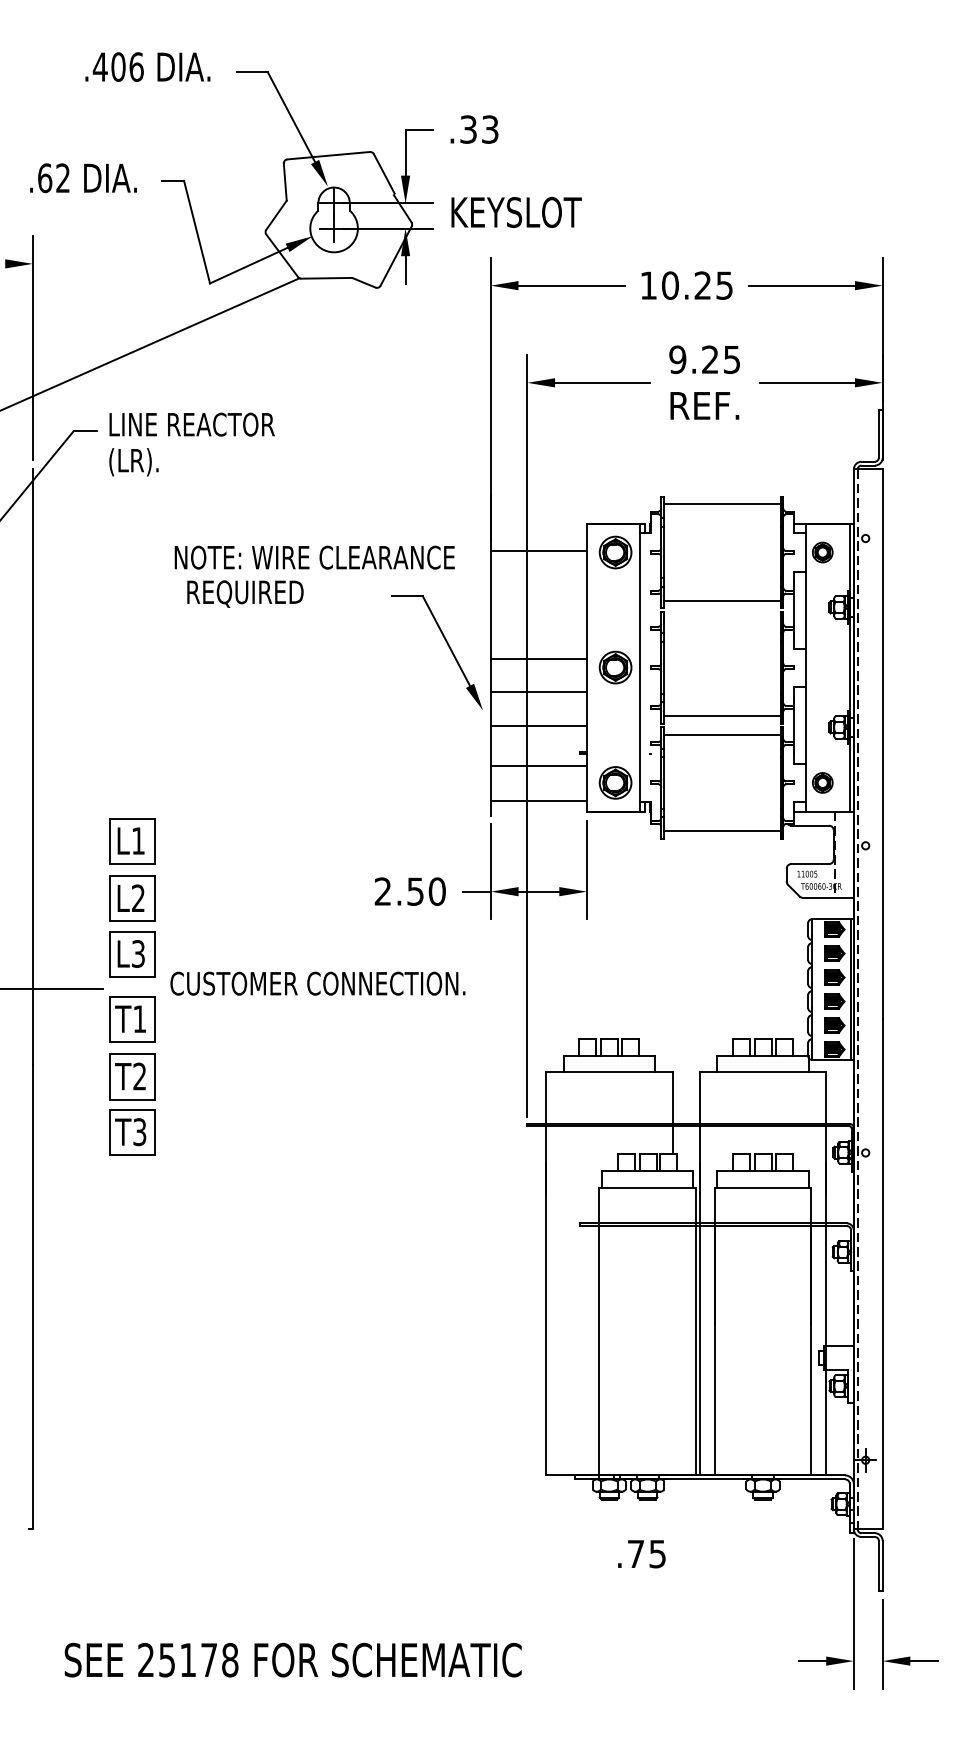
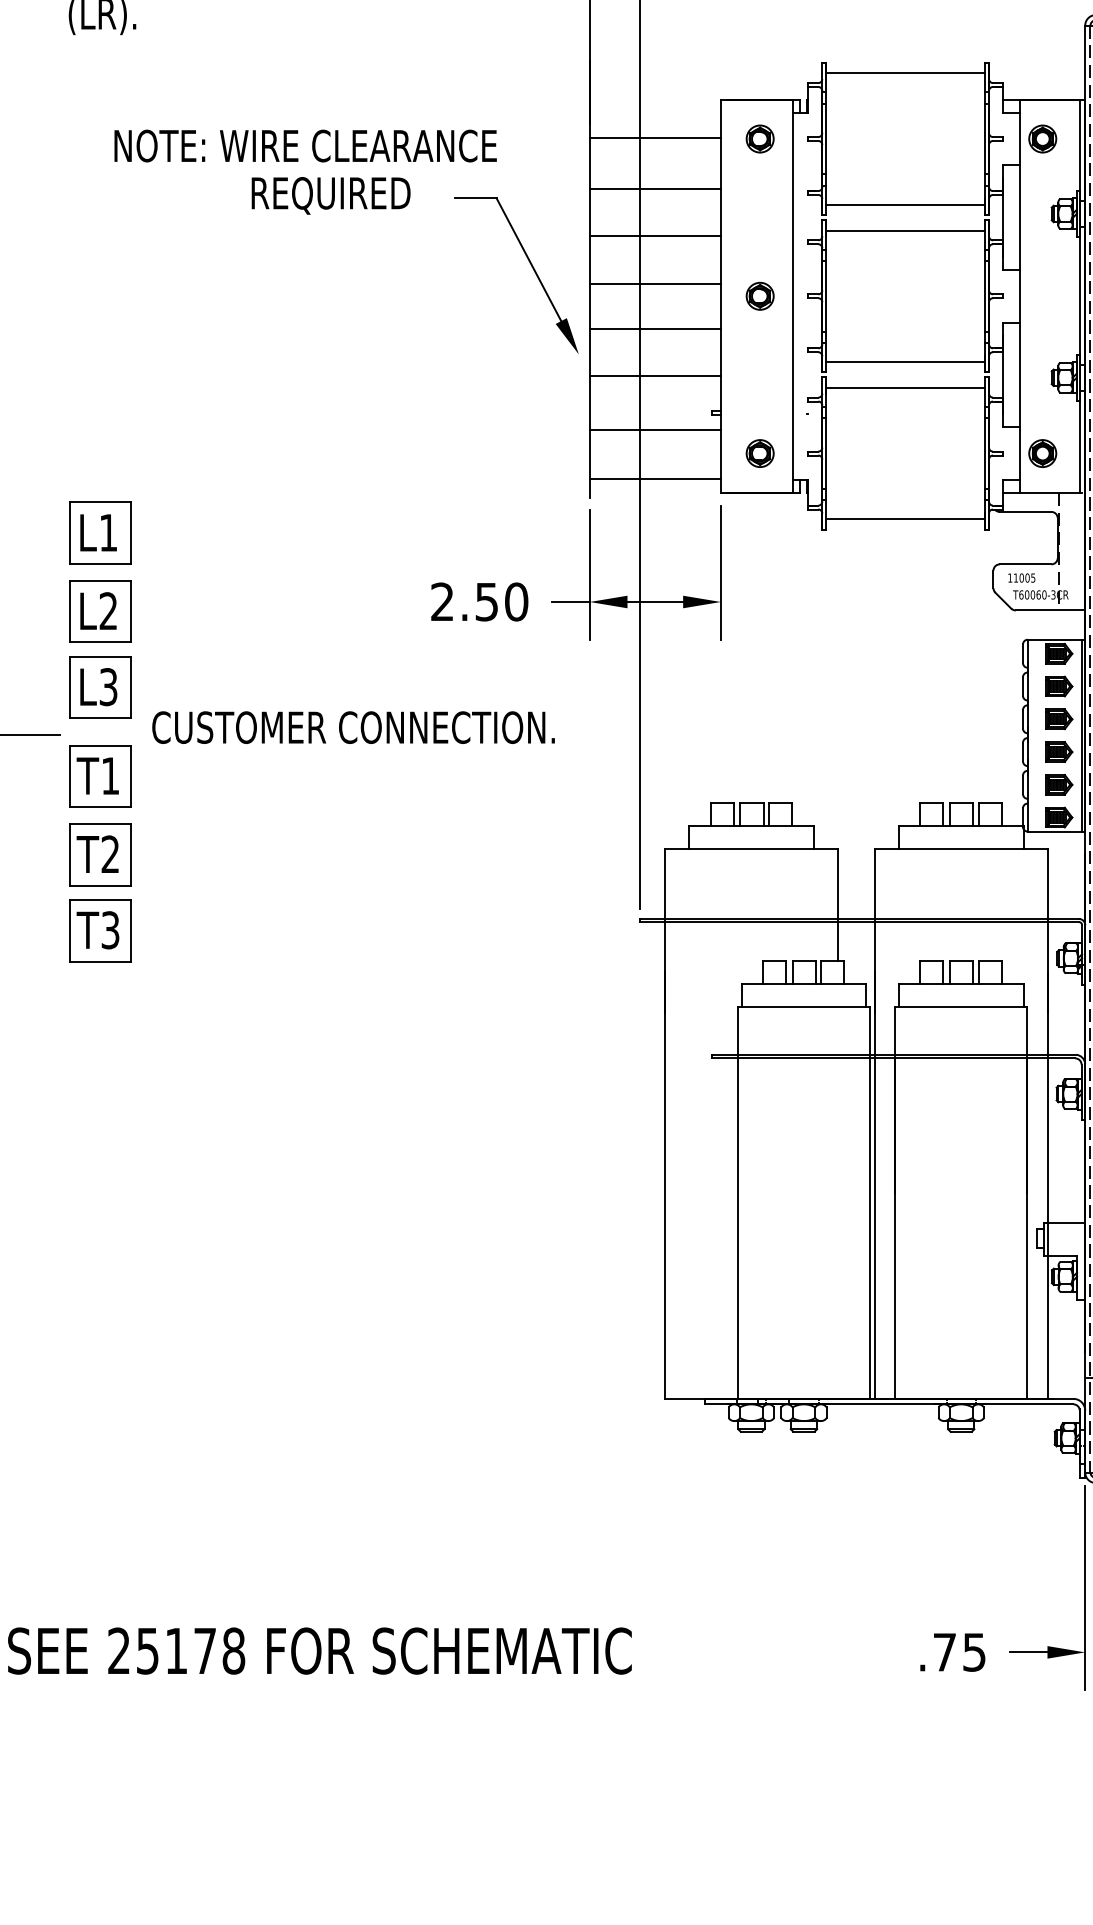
part: (615, 552) -> (759, 139), size x0.62
text: (314, 557) -> (305, 145), moved
line: (538, 589) -> (654, 189), added
text: (245, 593) -> (331, 194), moved
line: (722, 619) -> (905, 230), added
line: (538, 623) -> (654, 235), added
part: (615, 667) -> (759, 295), size x0.62
part: (615, 782) -> (759, 452), size x0.62
text: (641, 1554) -> (952, 1652), moved

